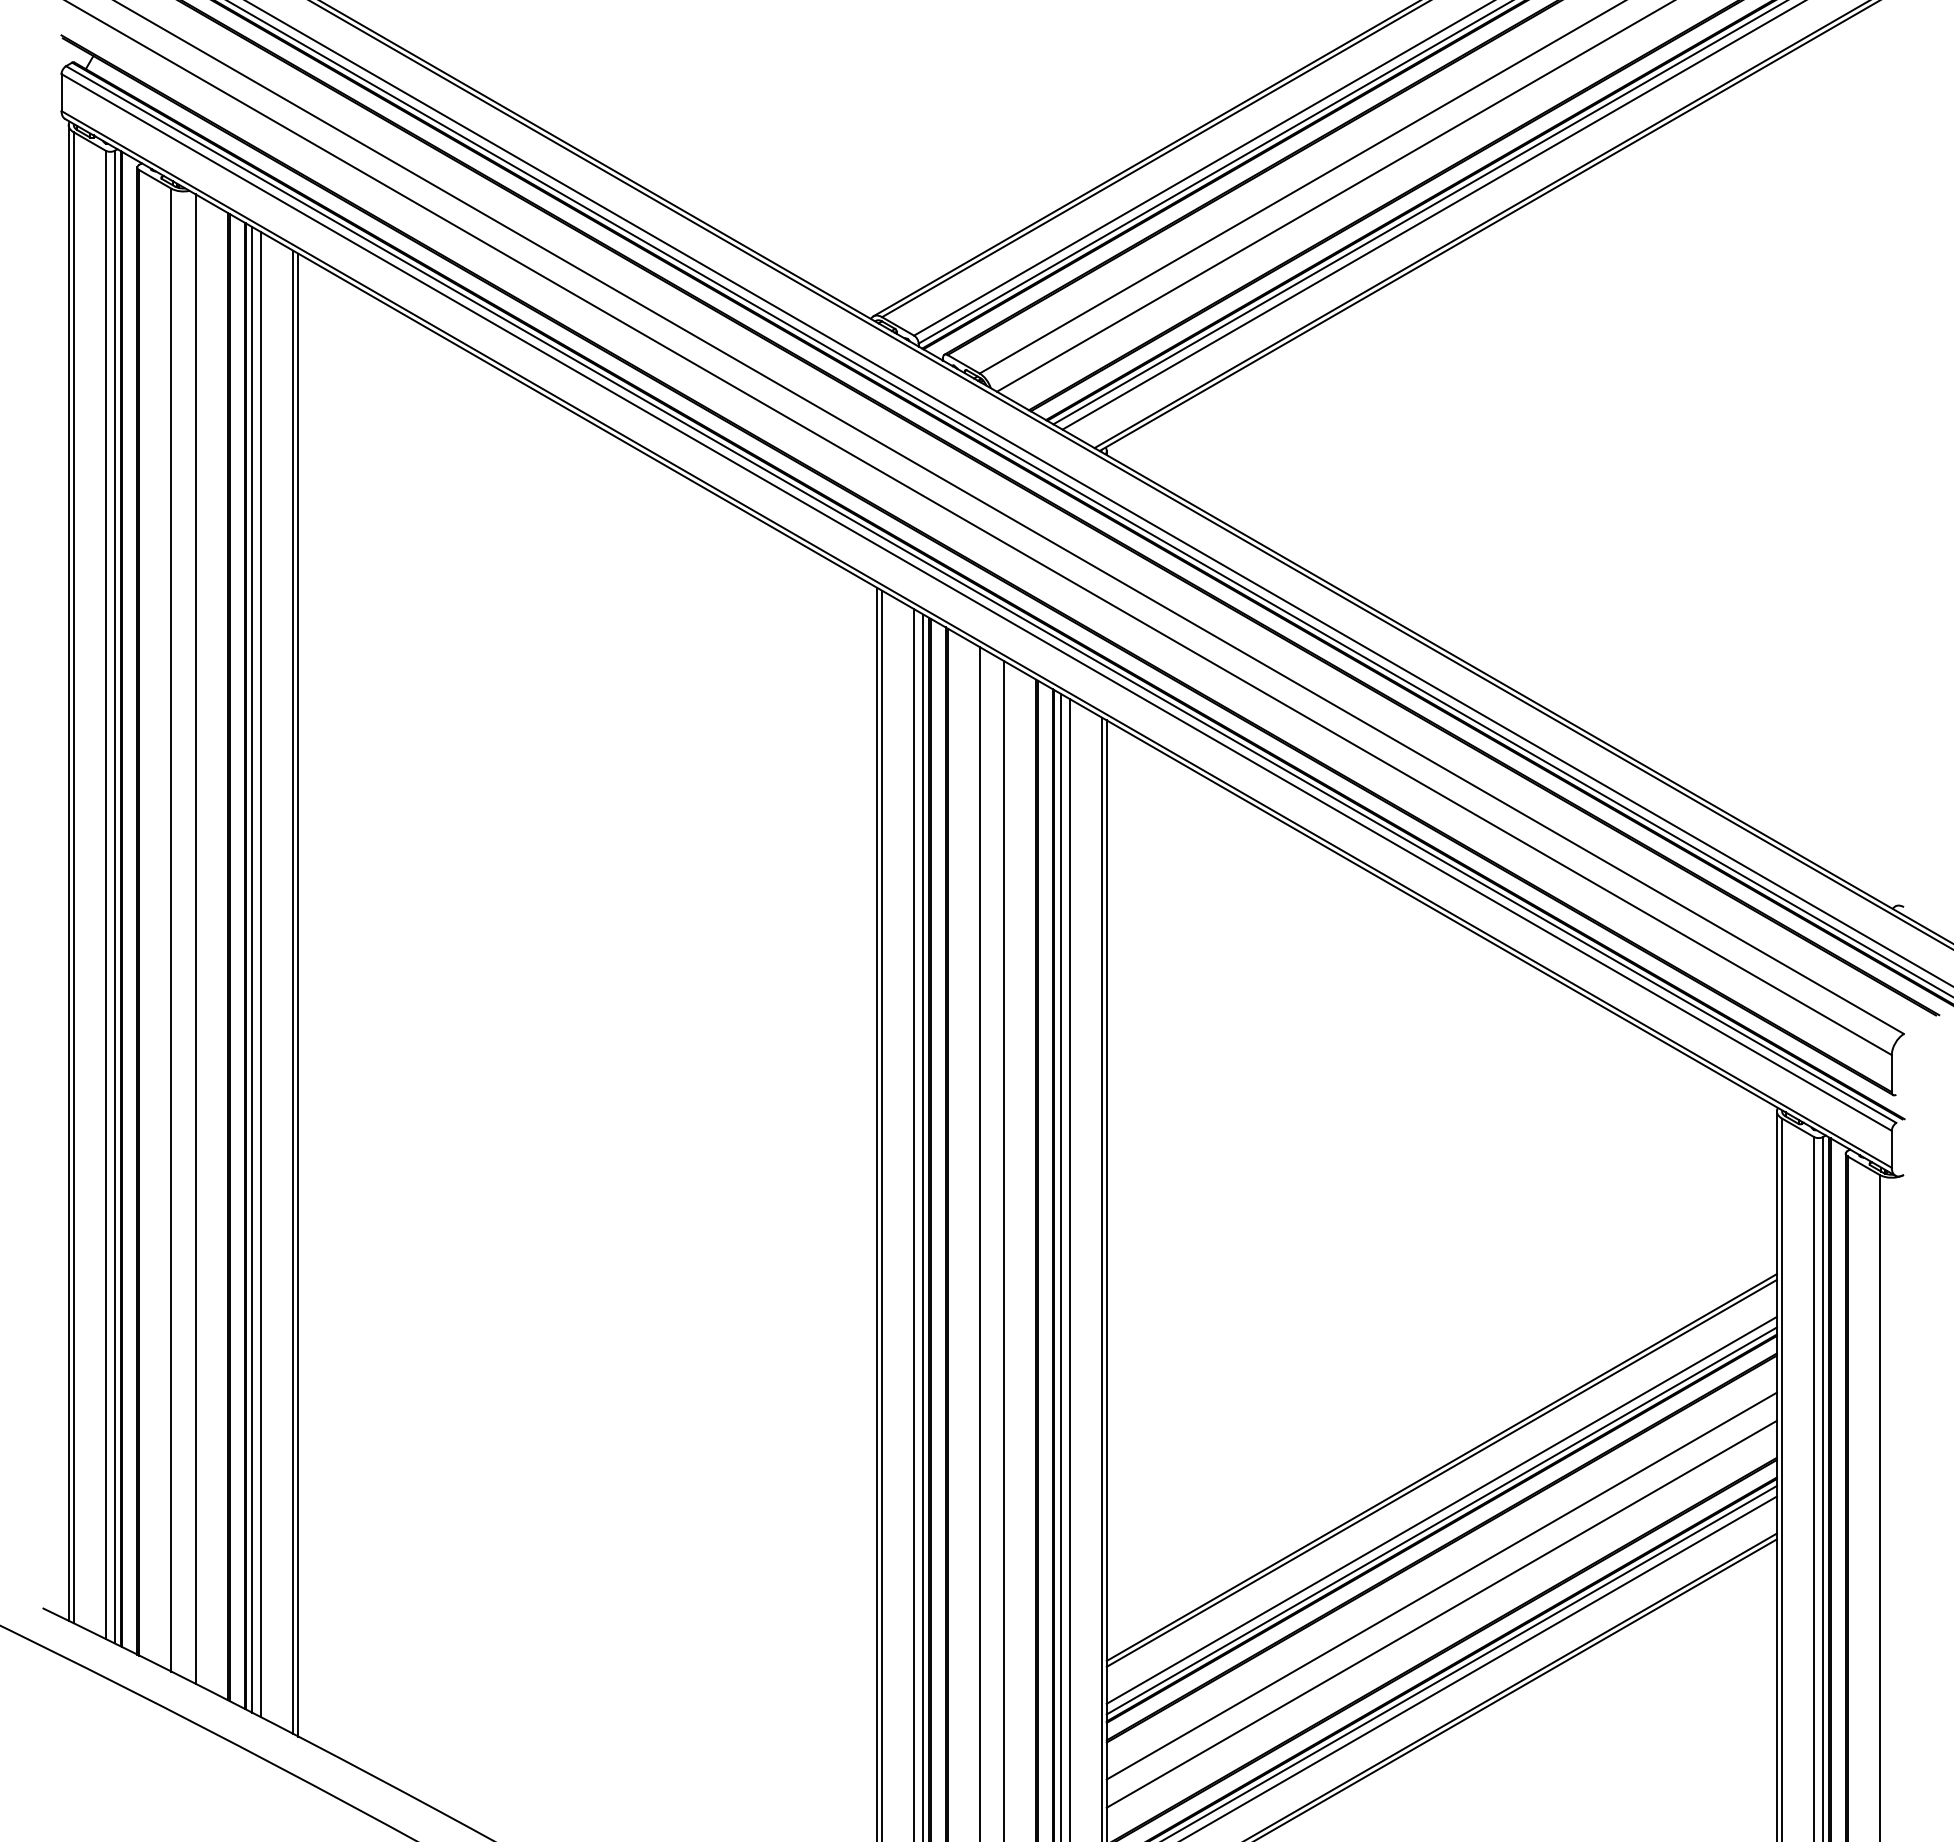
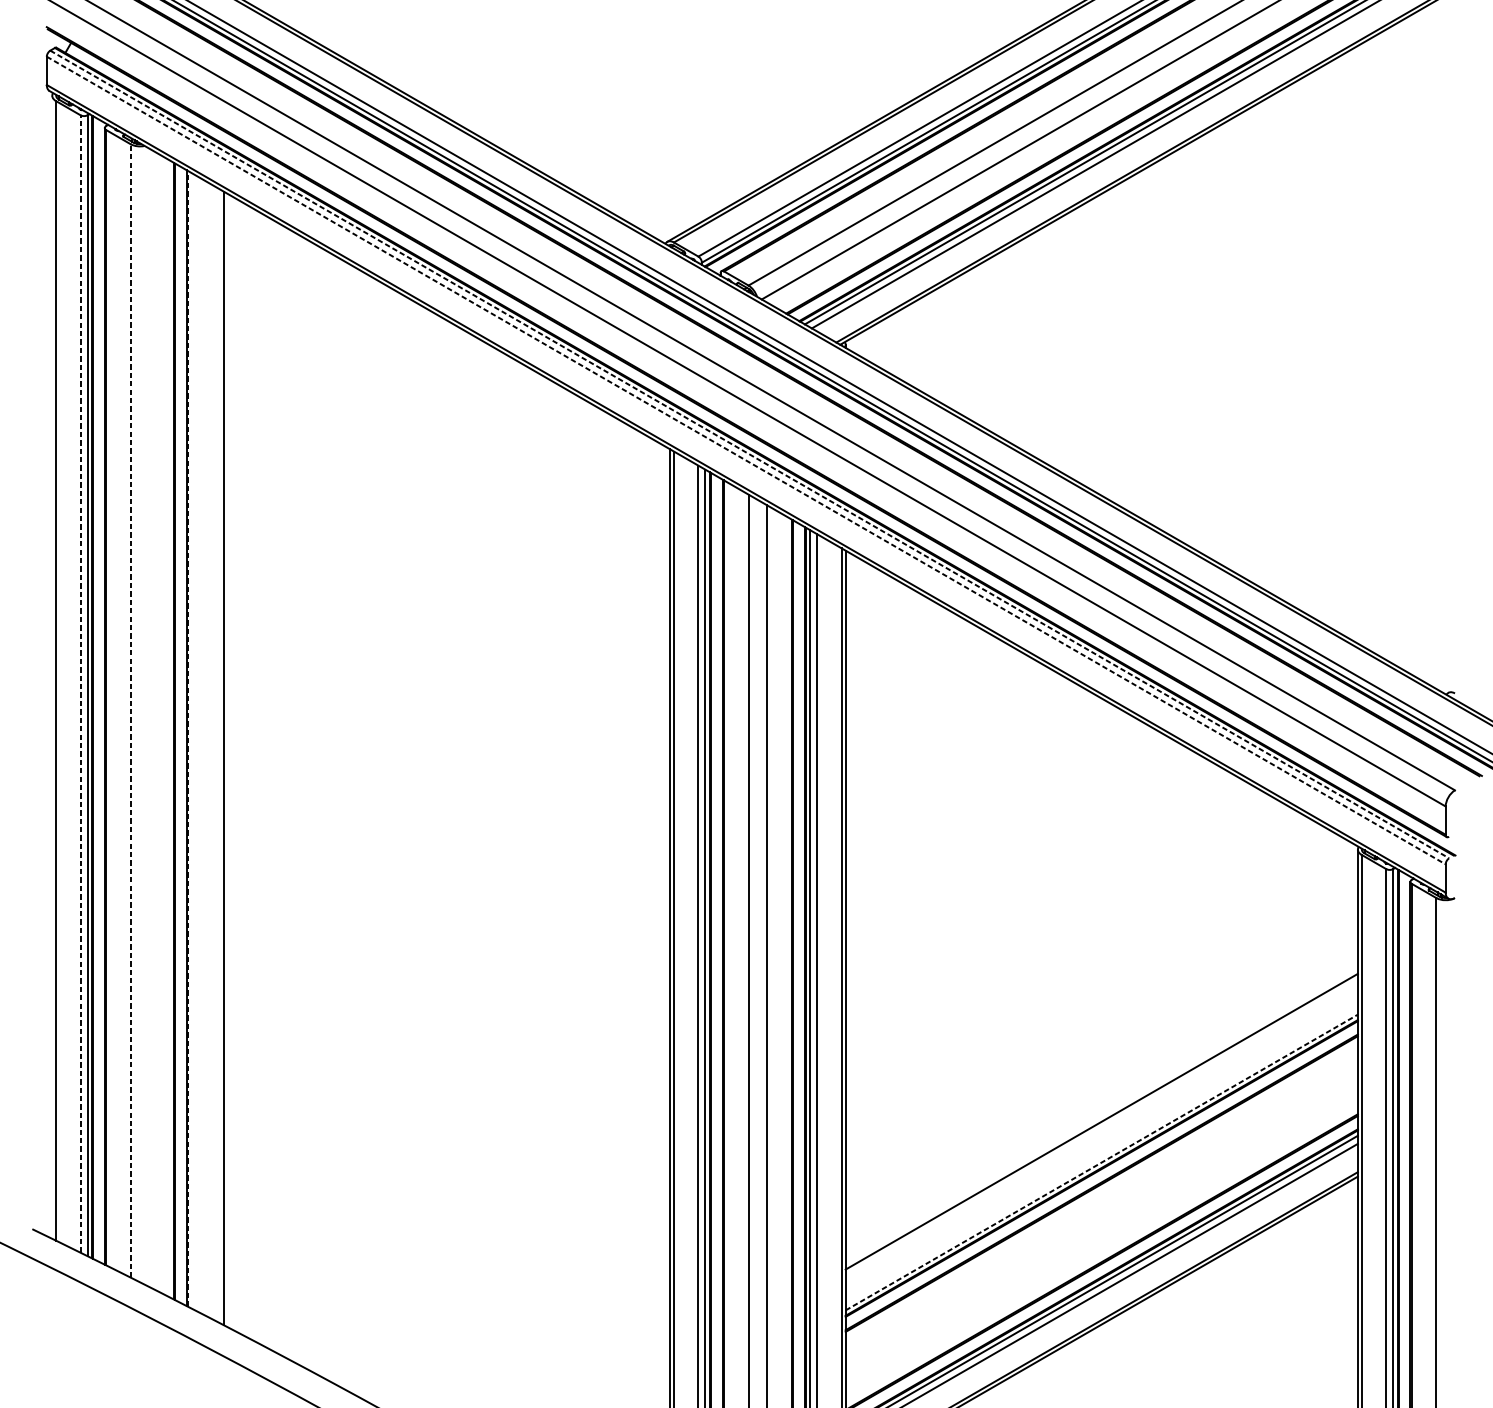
line: (981, 594) -> (749, 454), solid -> dashed
line: (976, 602) -> (746, 460), solid -> dashed
line: (68, 872) -> (52, 666), removed
line: (105, 894) -> (80, 683), solid -> dashed
line: (171, 929) -> (130, 710), solid -> dashed
line: (195, 938) -> (149, 717), removed
line: (246, 966) -> (188, 738), solid -> dashed
line: (252, 969) -> (192, 741), removed
line: (261, 974) -> (199, 744), removed
line: (298, 994) -> (227, 760), removed
line: (1441, 1472) -> (1101, 1125), removed
line: (1441, 1509) -> (1101, 1153), removed
line: (1441, 1520) -> (1101, 1162), solid -> dashed
line: (1441, 1585) -> (1101, 1211), removed
line: (1441, 1613) -> (1101, 1233), removed

